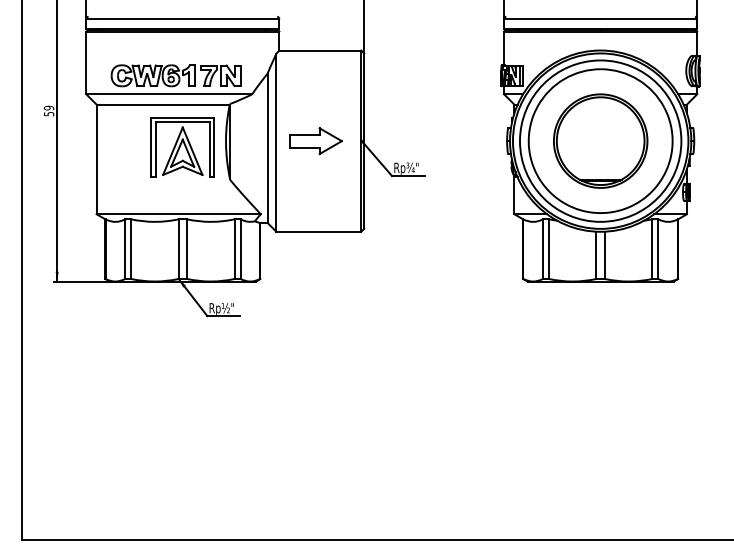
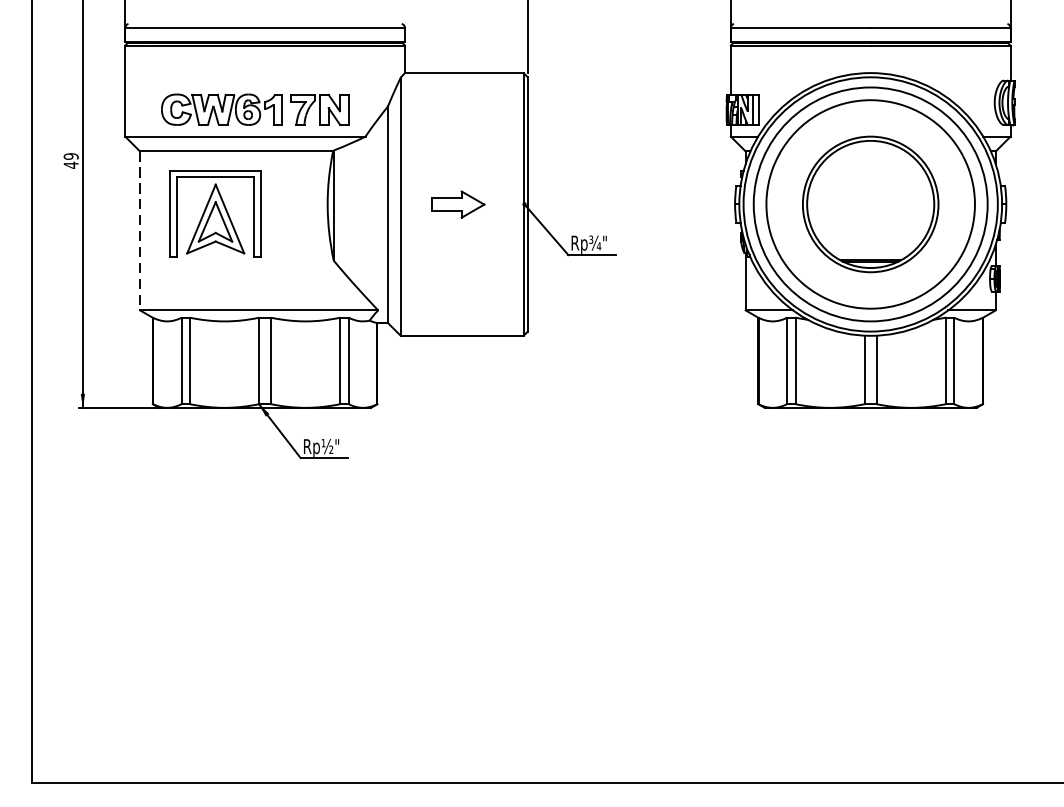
text: (49, 113) -> (71, 164), 59 -> 49
part: (315, 141) -> (457, 204), size x0.7
part: (182, 147) -> (215, 213), moved
line: (96, 159) -> (139, 231), solid -> dashed

